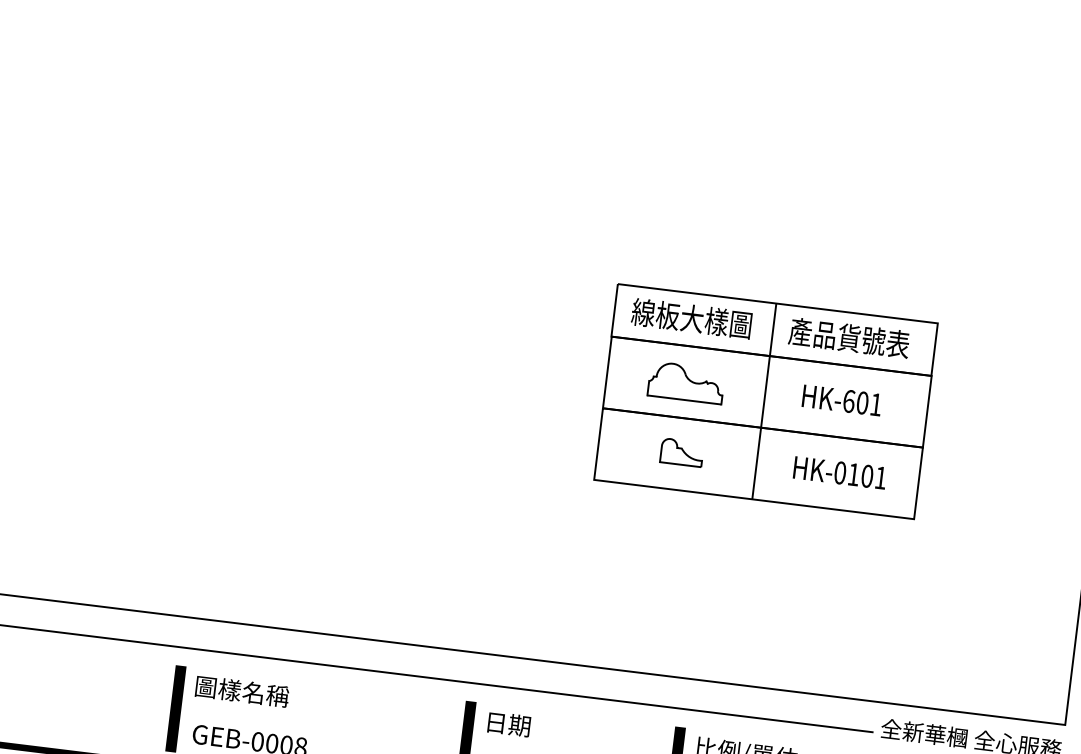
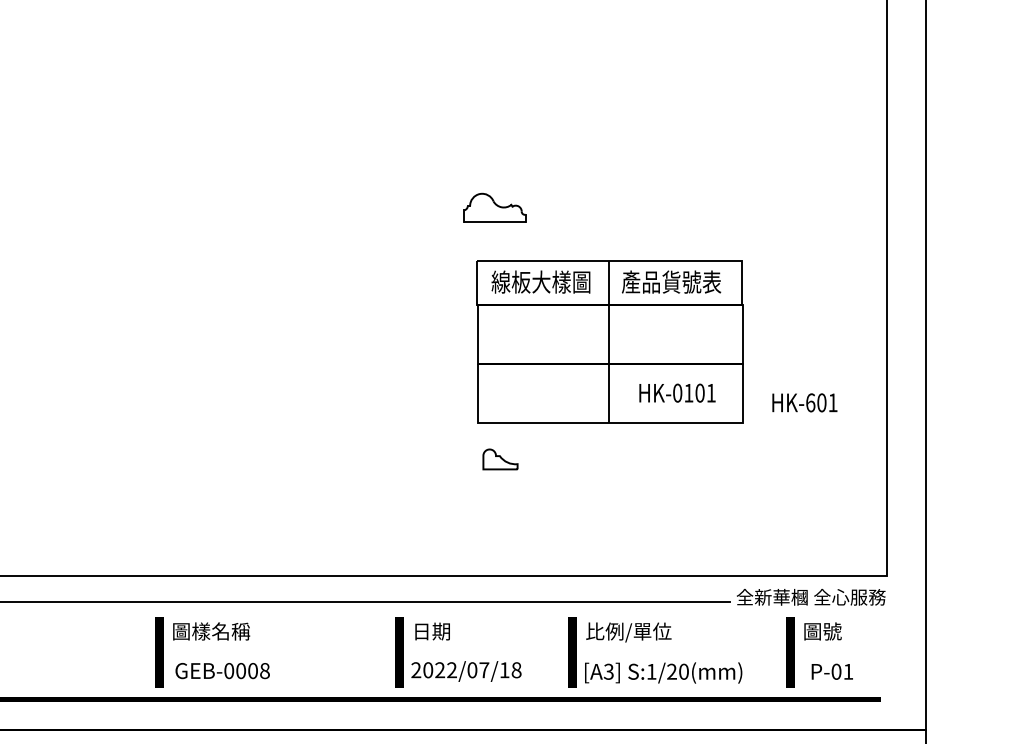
part: (685, 382) -> (494, 207), moved
text: (841, 400) -> (804, 402), moved
part: (682, 452) -> (500, 459), moved

